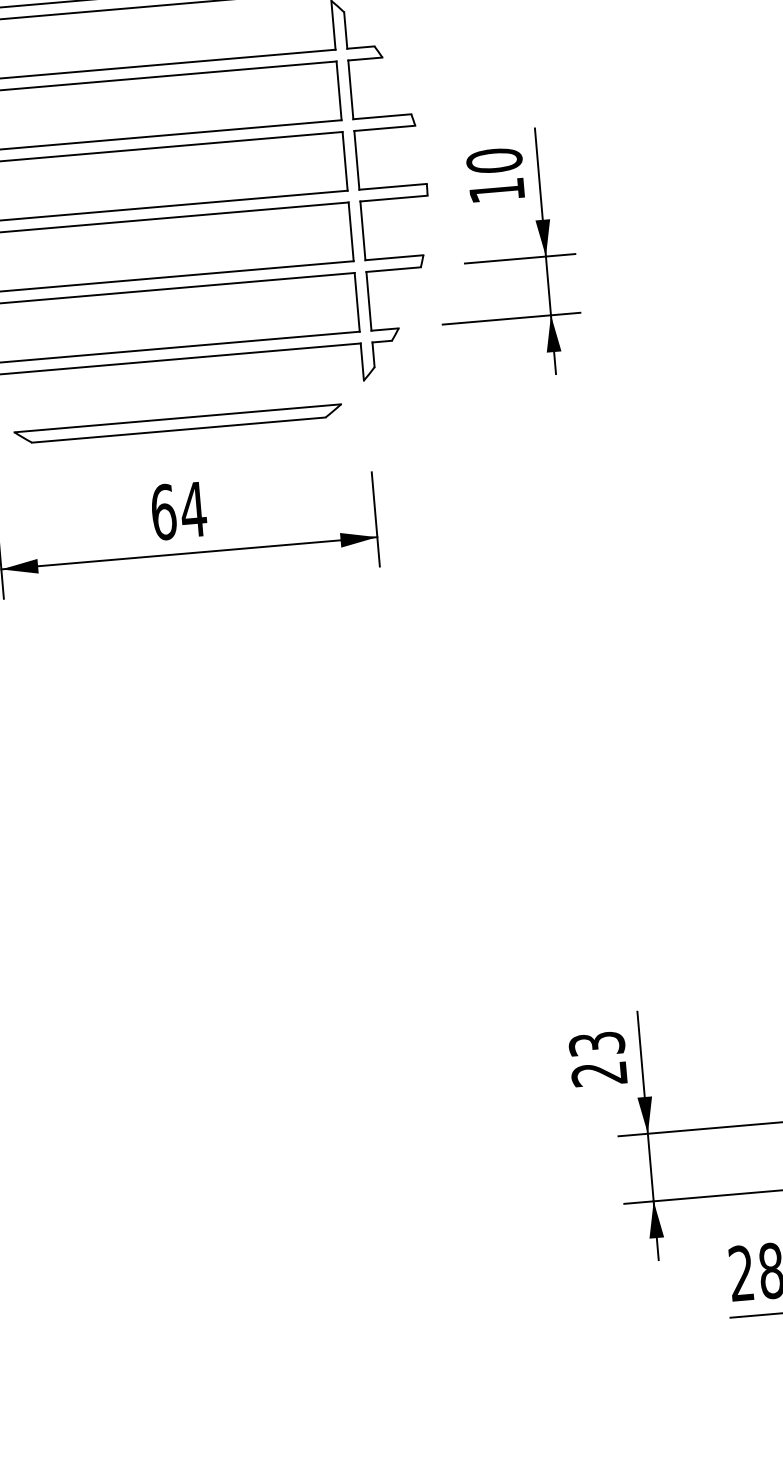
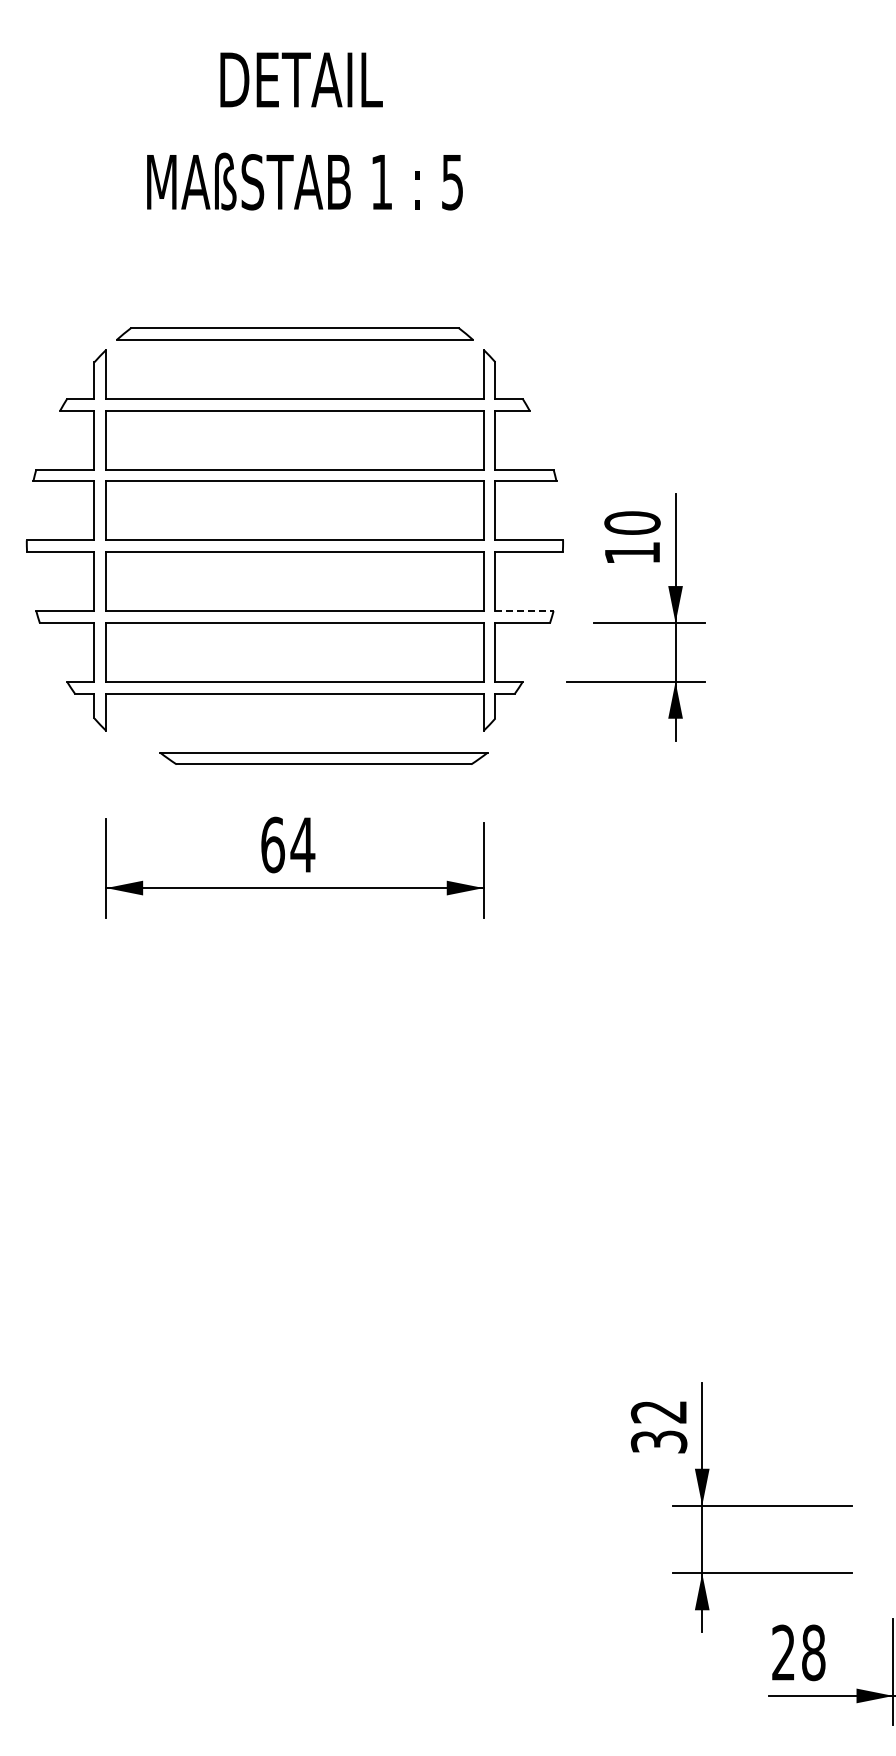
line: (395, 258) -> (525, 611), solid -> dashed
part: (177, 424) -> (323, 758), moved
text: (598, 1058) -> (659, 1426), 23 -> 32

